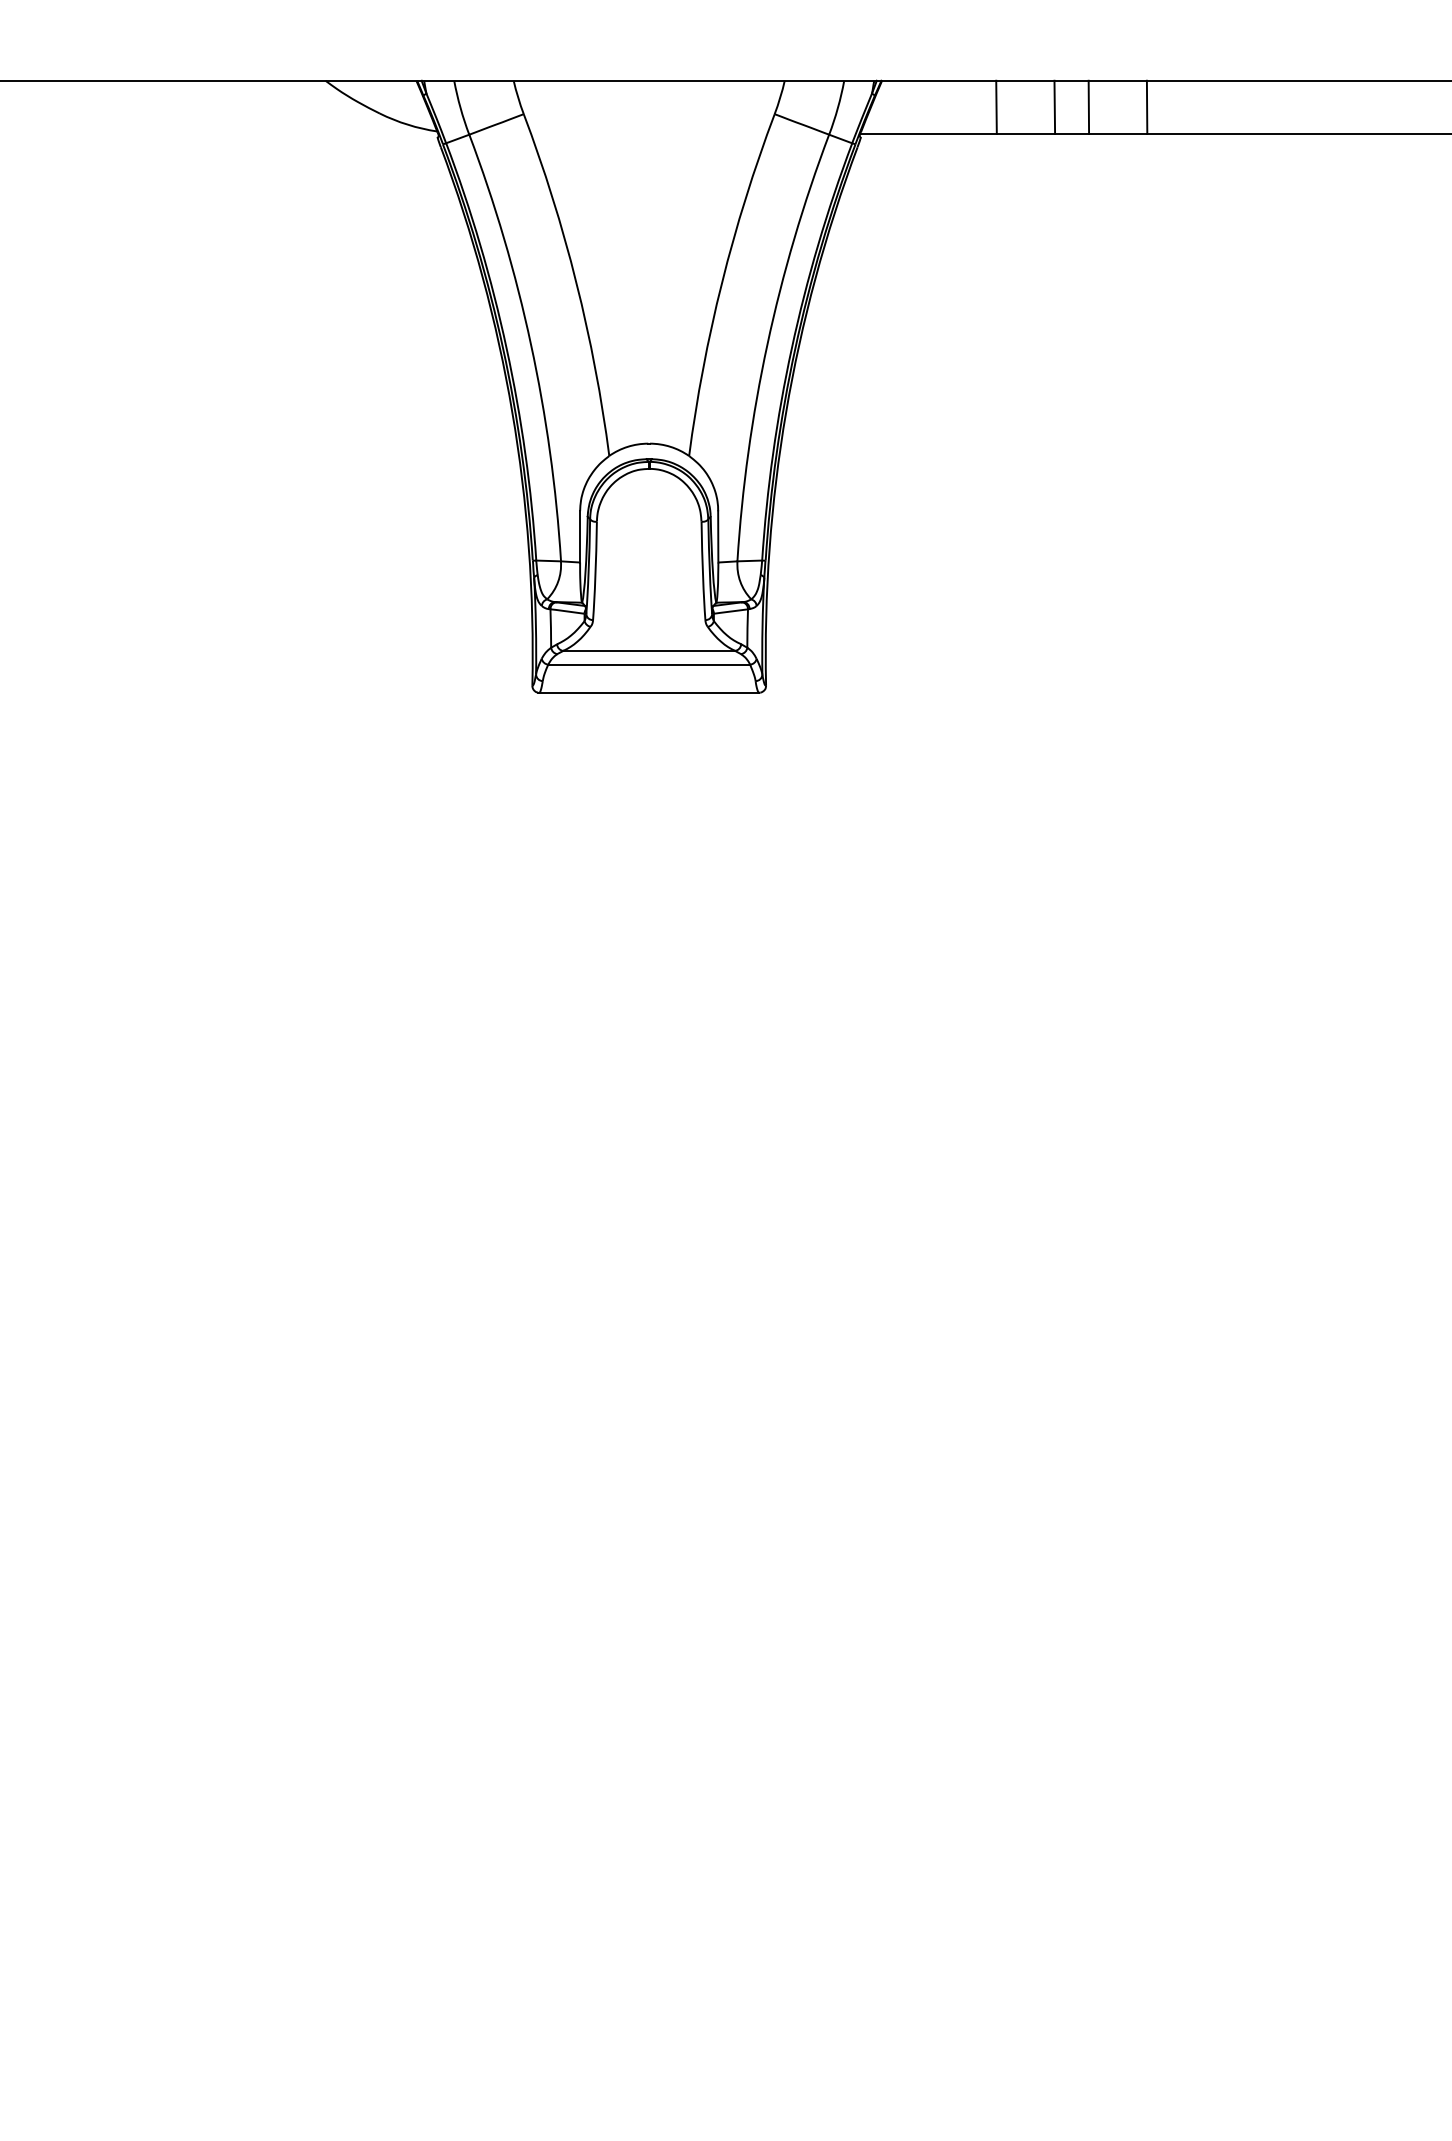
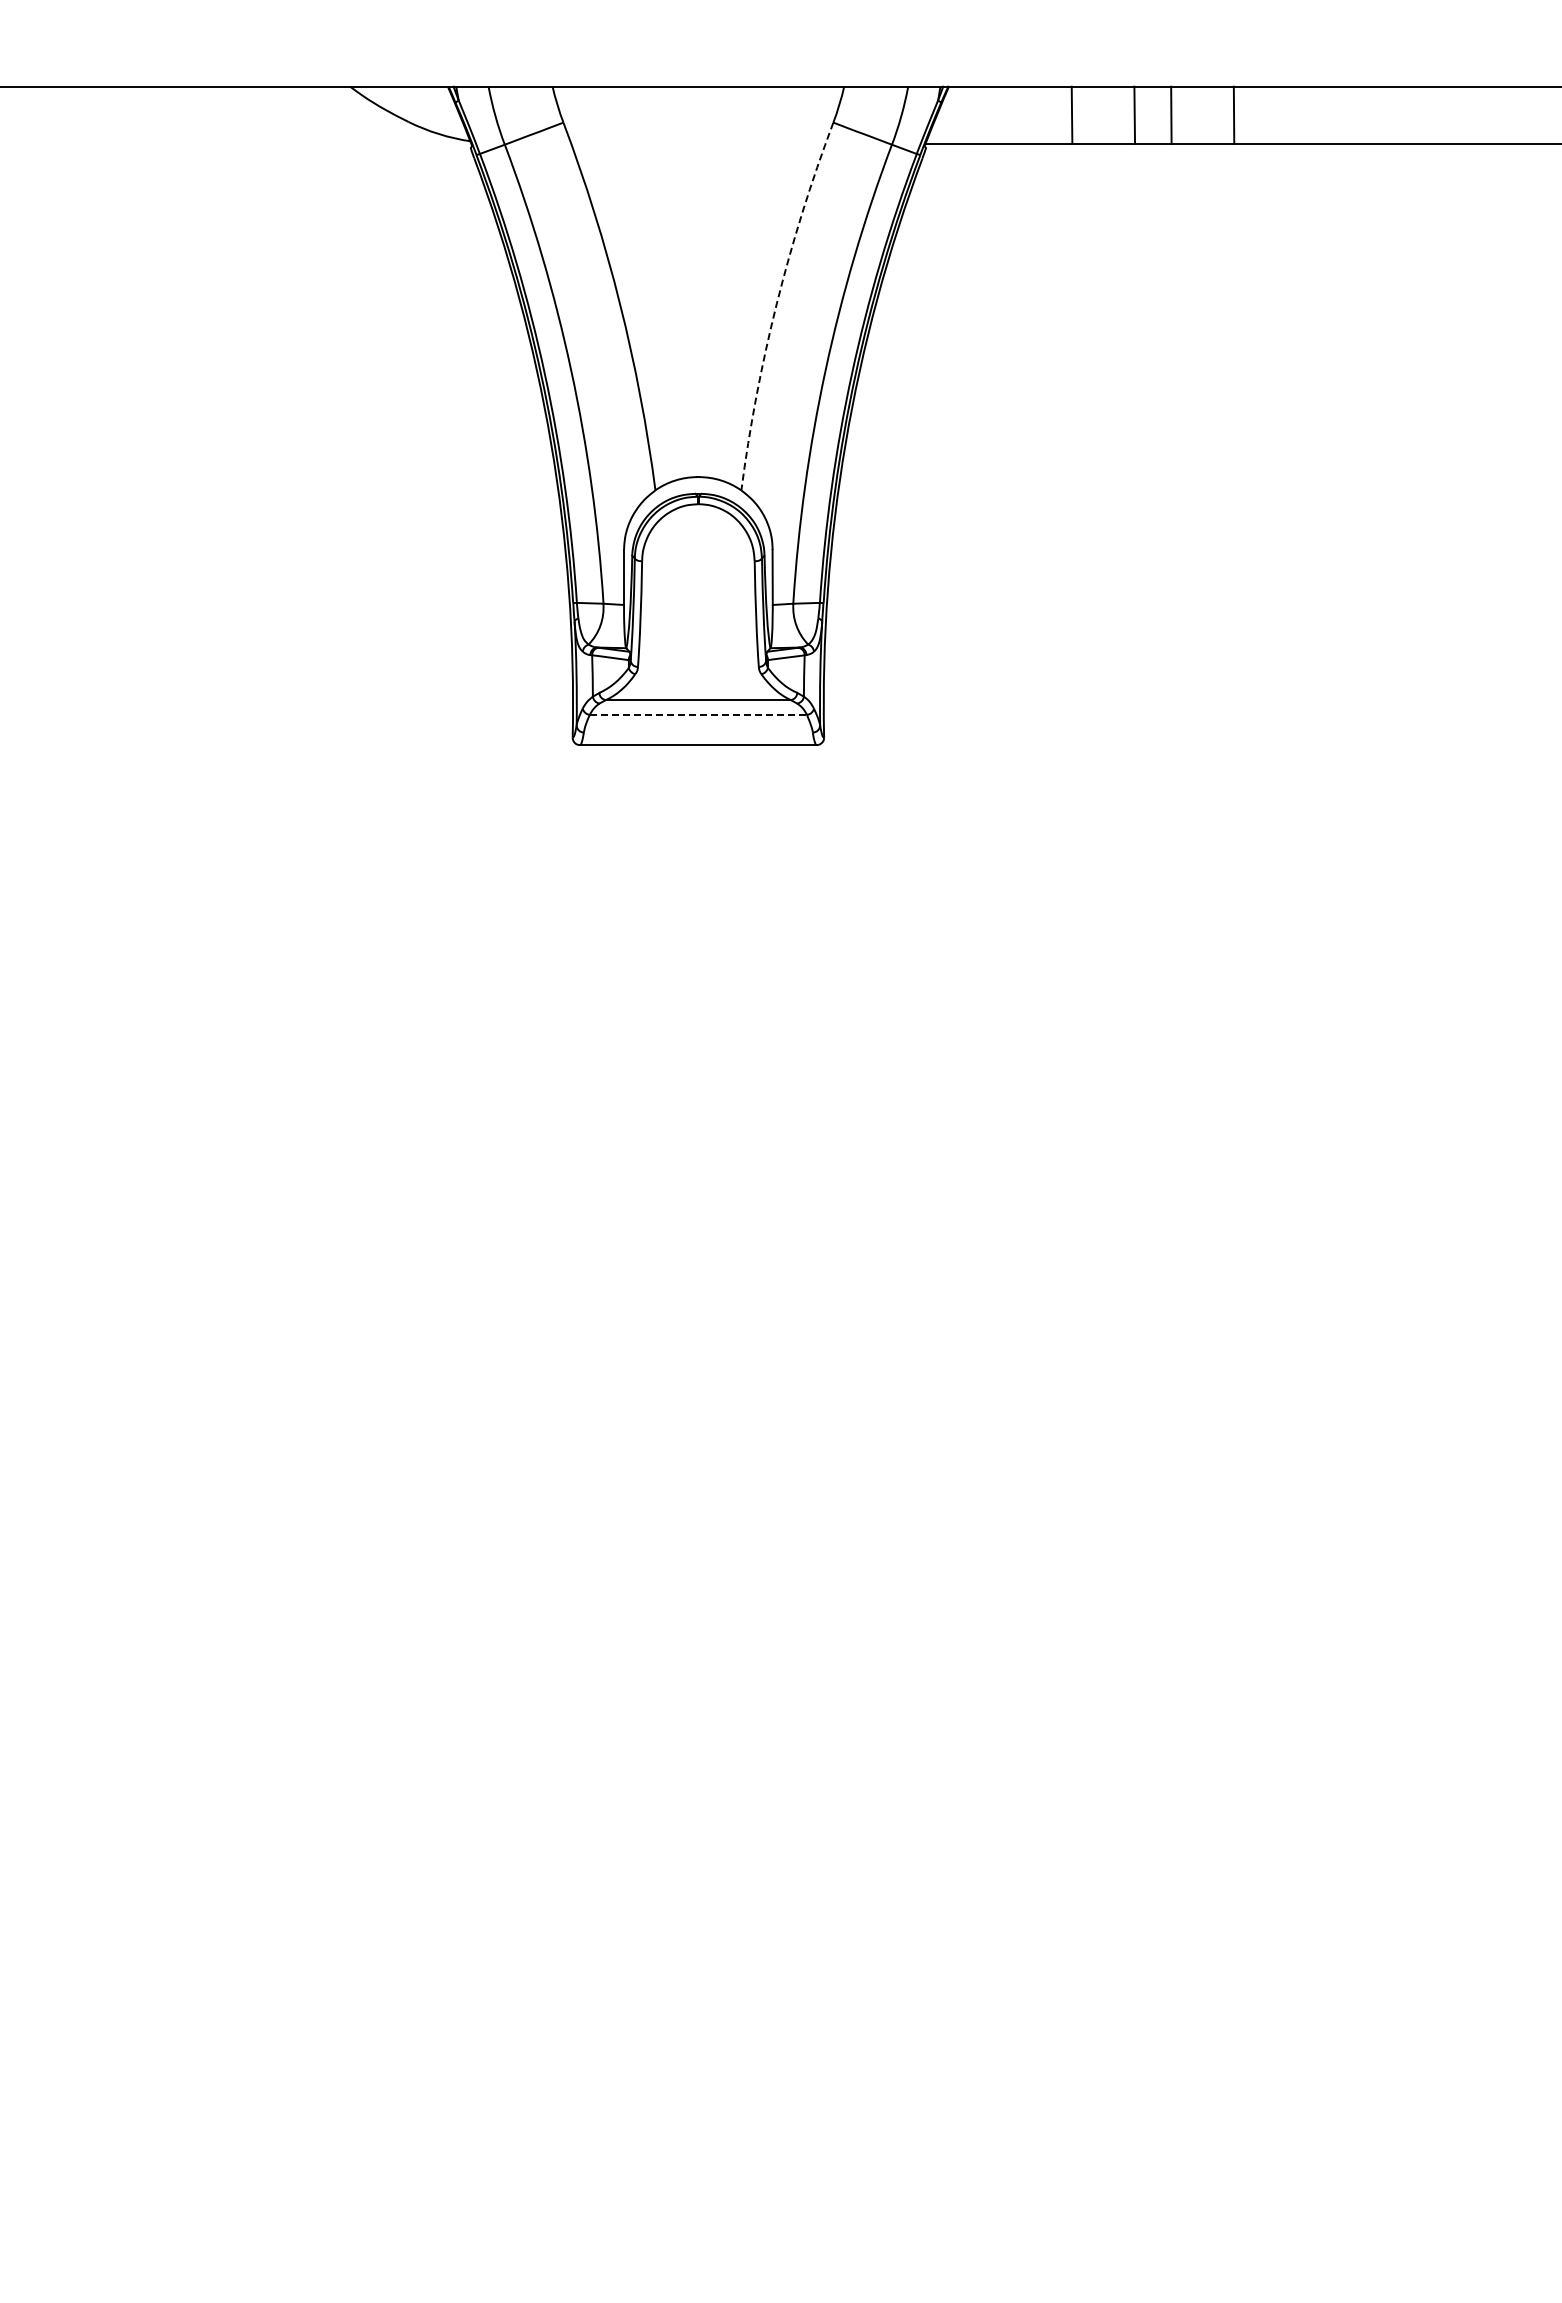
arc: (721, 282) -> (776, 303), solid -> dashed
line: (649, 664) -> (698, 714), solid -> dashed

